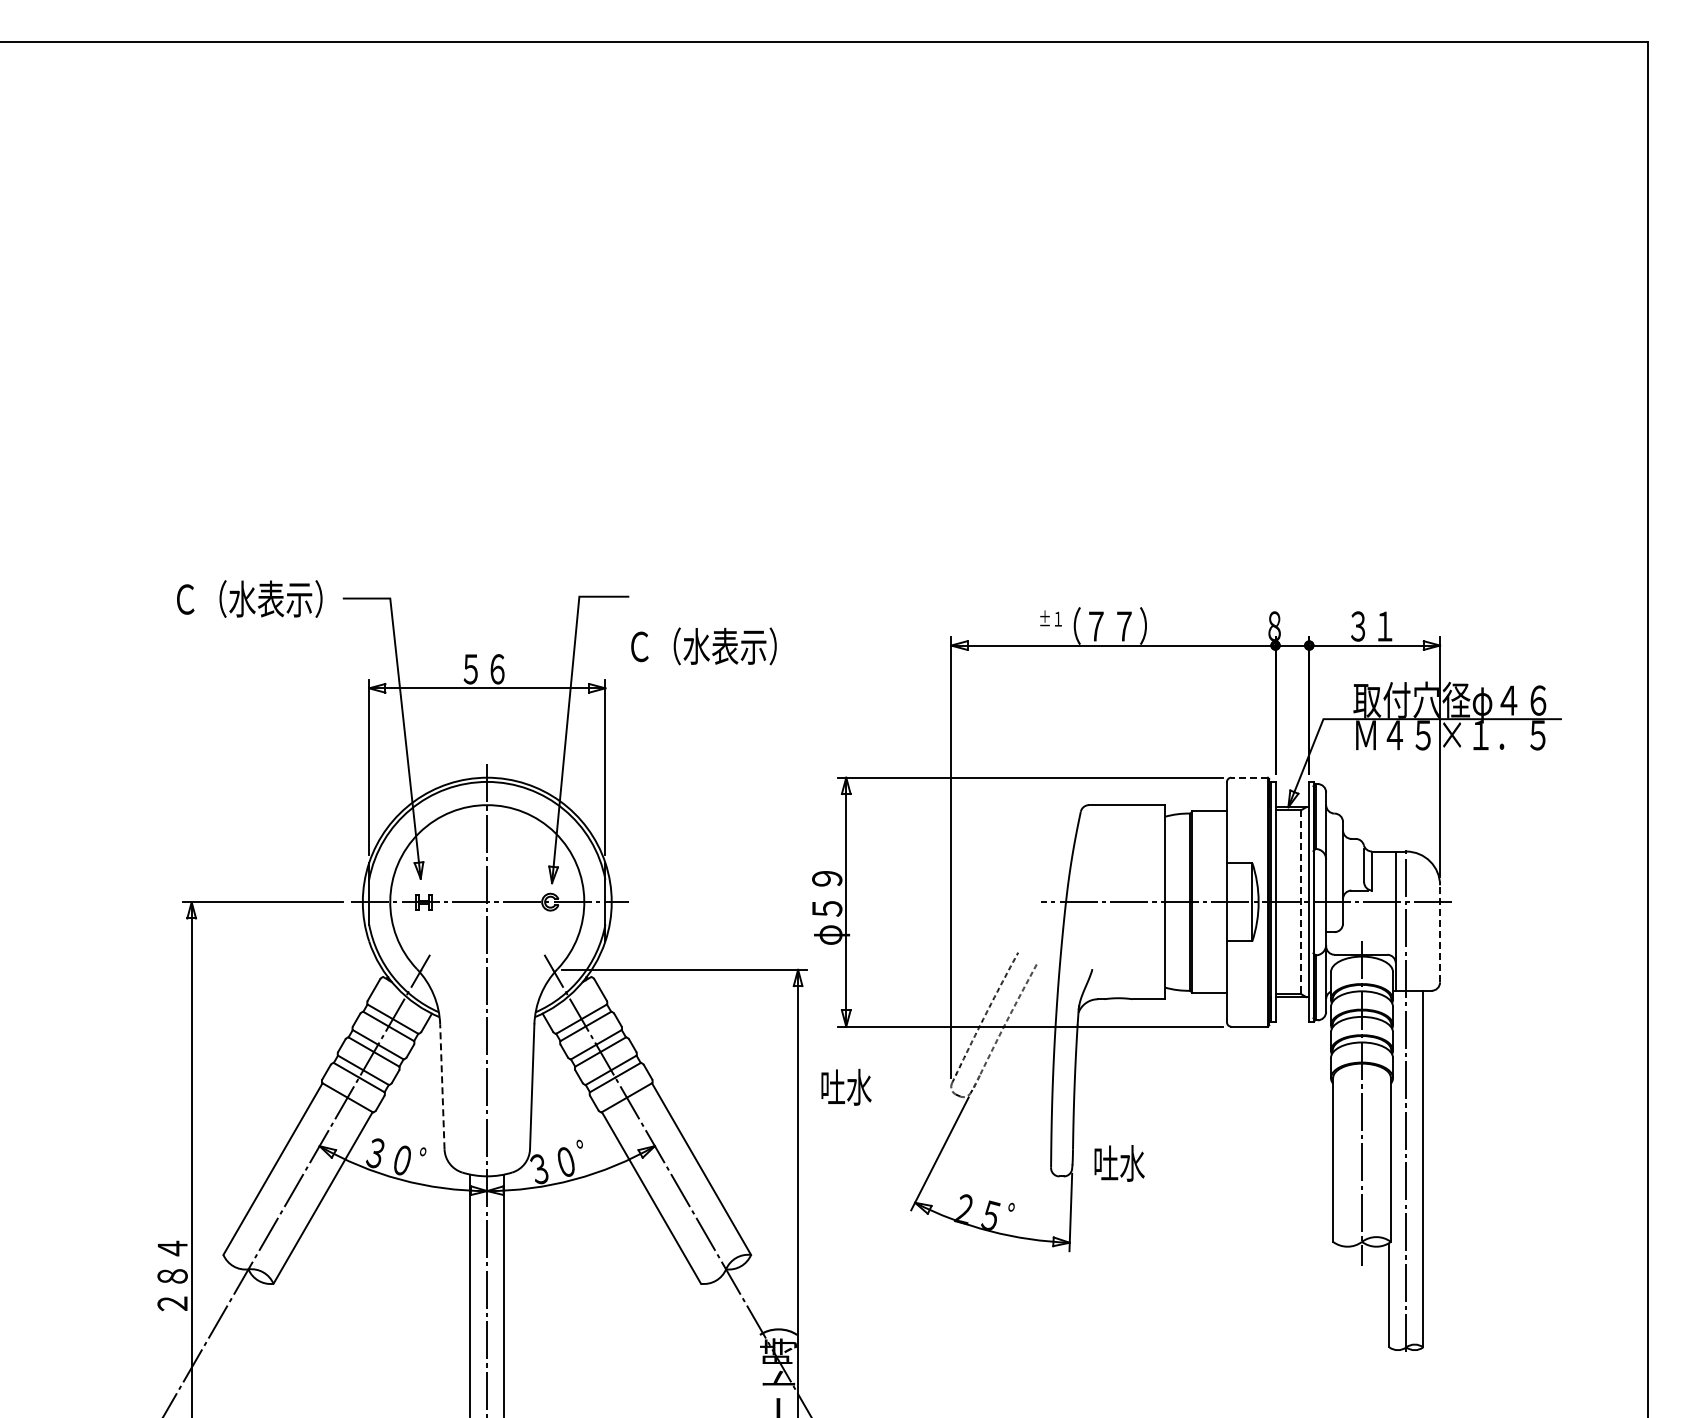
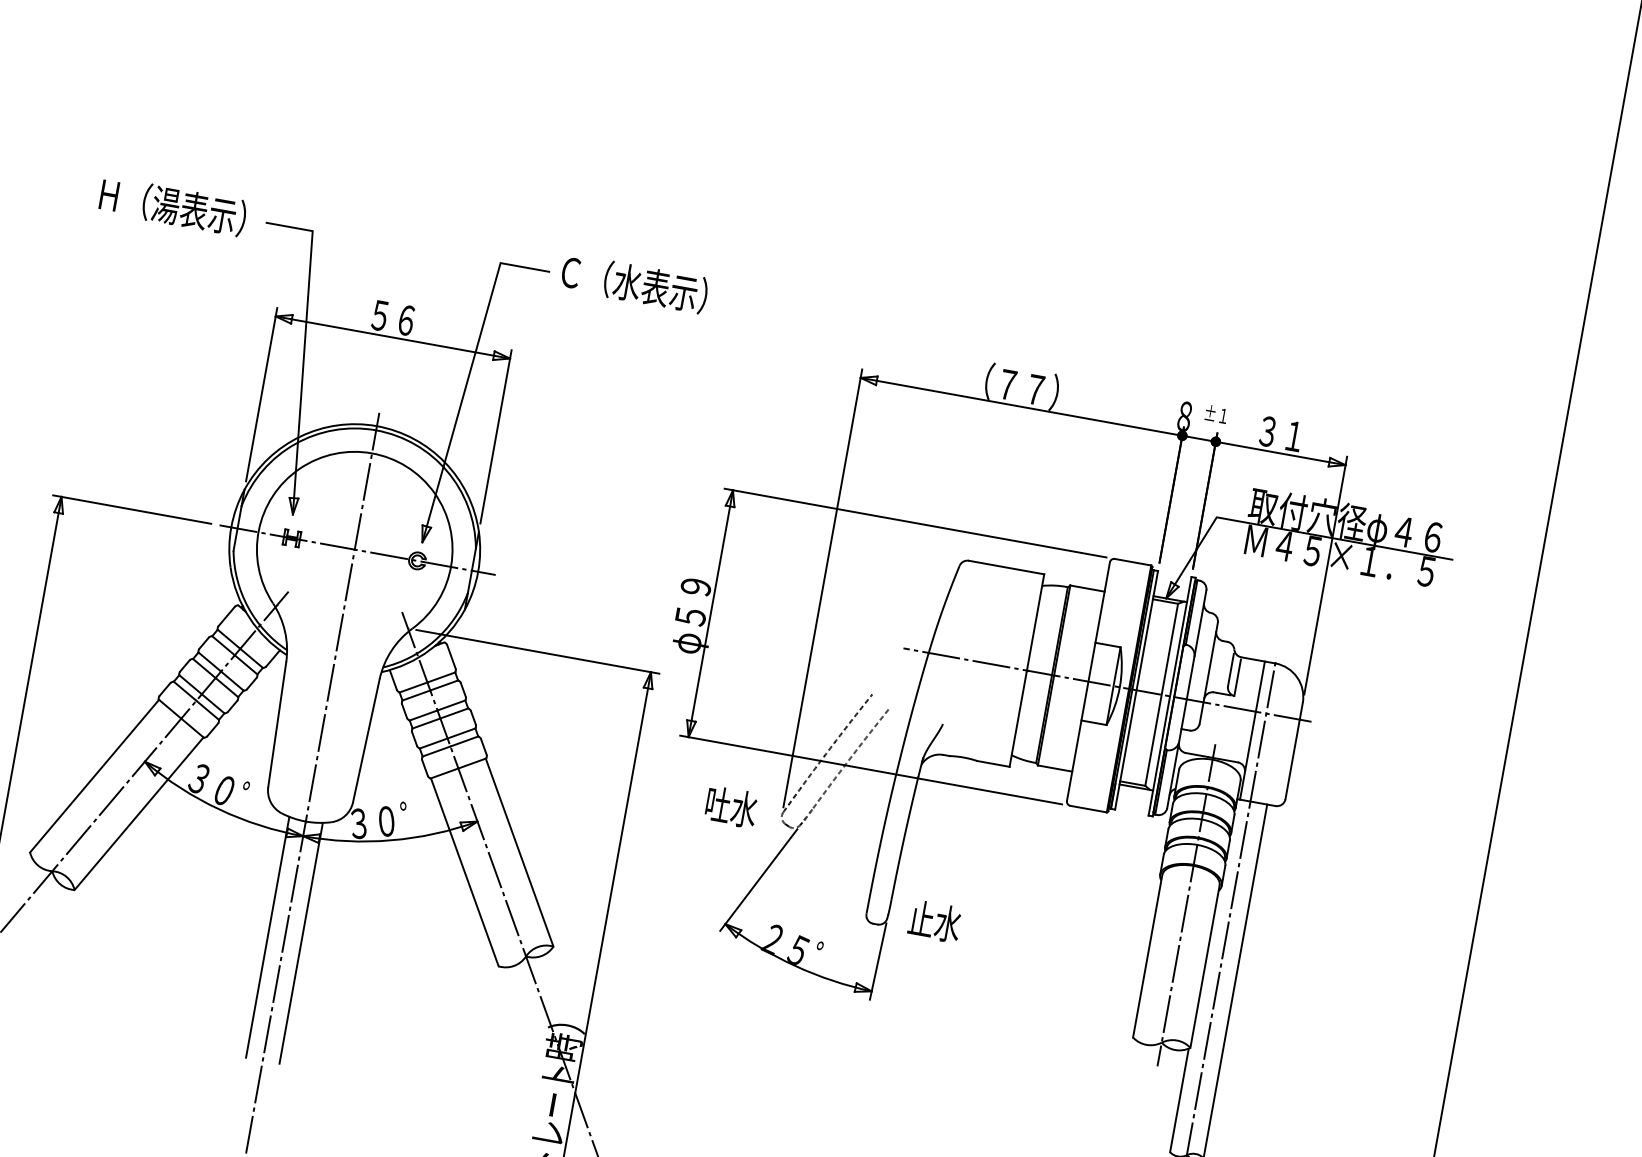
text: (216, 598) -> (140, 200), Ｃ（水表示） -> Ｈ（湯表示）
text: (1050, 618) -> (1215, 414), moved
text: (703, 646) -> (634, 283), moved
line: (1249, 777) -> (1133, 561), dashed -> solid
line: (1300, 902) -> (1161, 695), dashed -> solid
line: (1440, 933) -> (1294, 750), dashed -> solid
line: (442, 1086) -> (277, 724), dashed -> solid
text: (846, 1086) -> (731, 806), moved
text: (1106, 1162) -> (922, 918), 吐水 -> 止水

